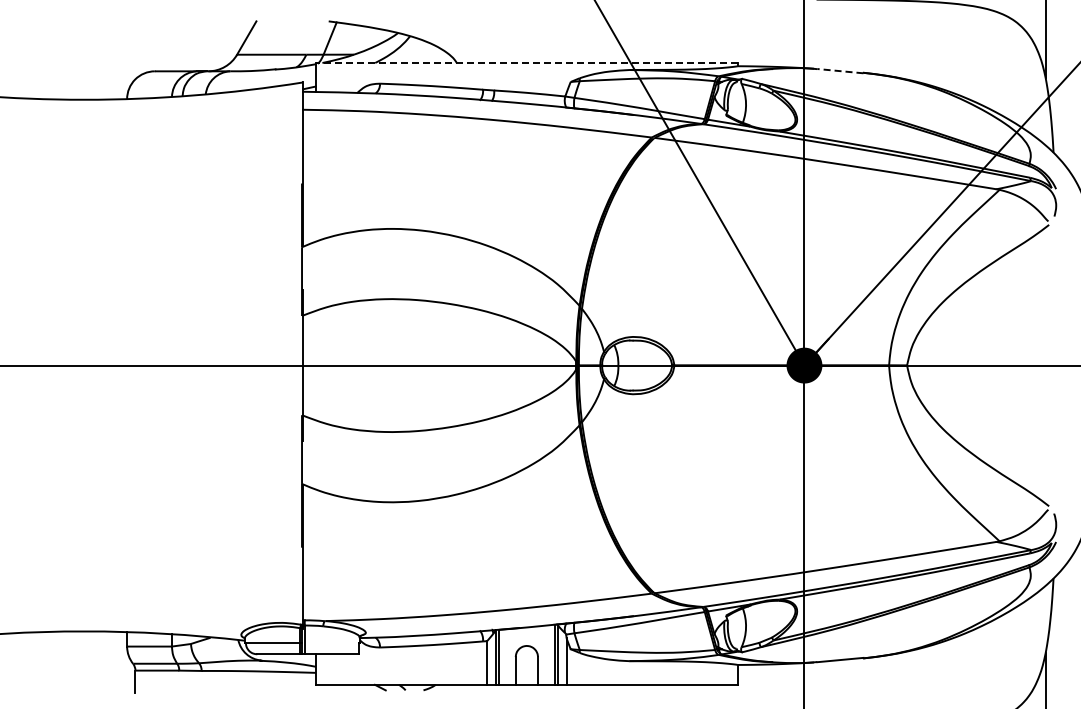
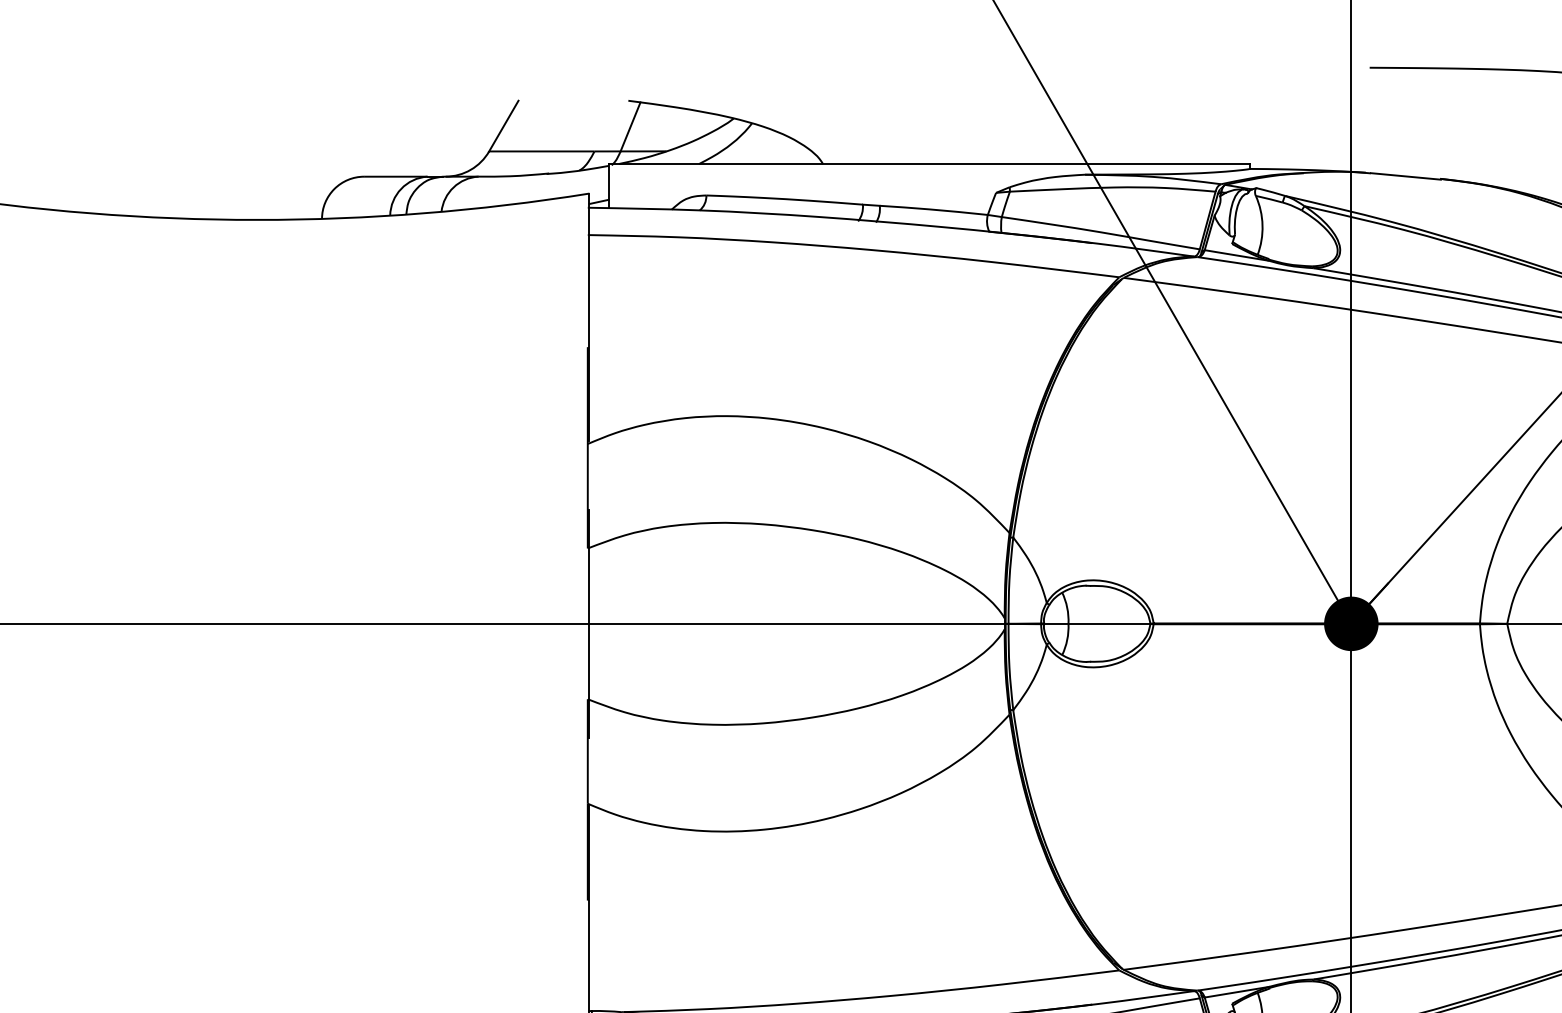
line: (526, 63) -> (928, 164), dashed -> solid
line: (839, 71) -> (1404, 176), dashed -> solid

